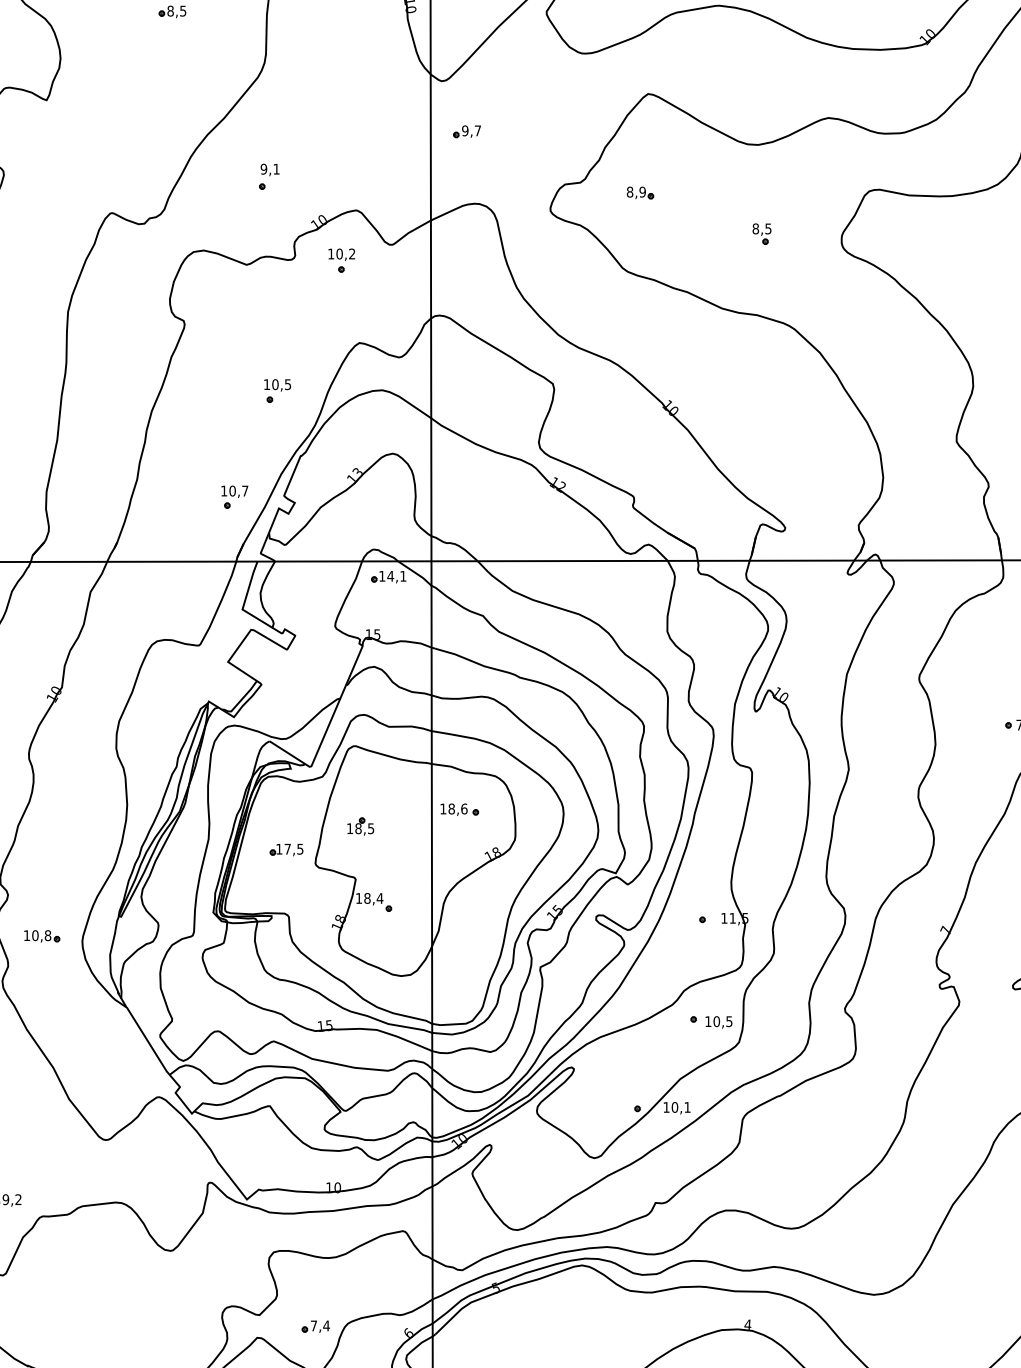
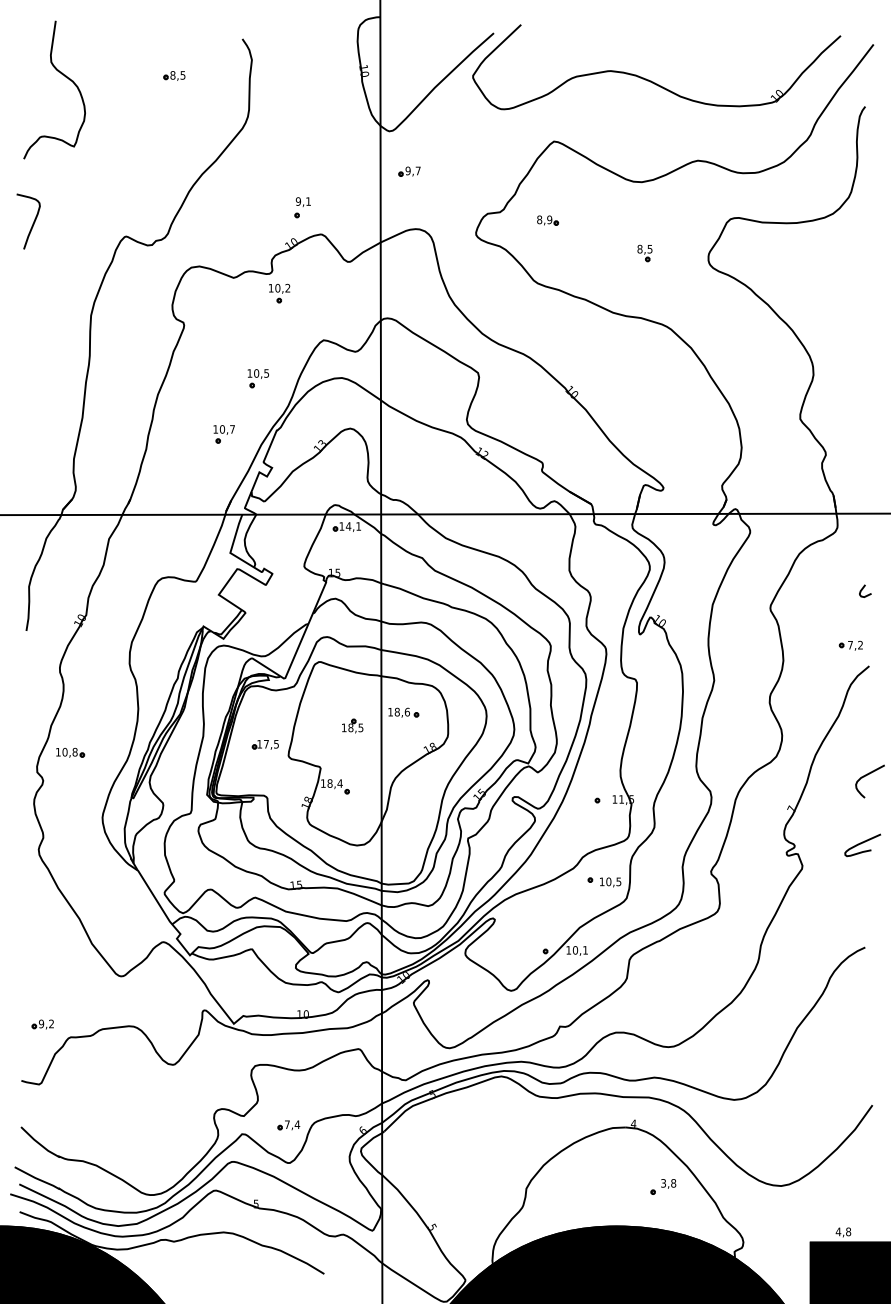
part: (269, 176) -> (302, 207), moved
part: (341, 260) -> (279, 293), moved
part: (233, 497) -> (223, 434), moved
part: (360, 825) -> (352, 725), moved
part: (42, 935) -> (70, 752), moved

